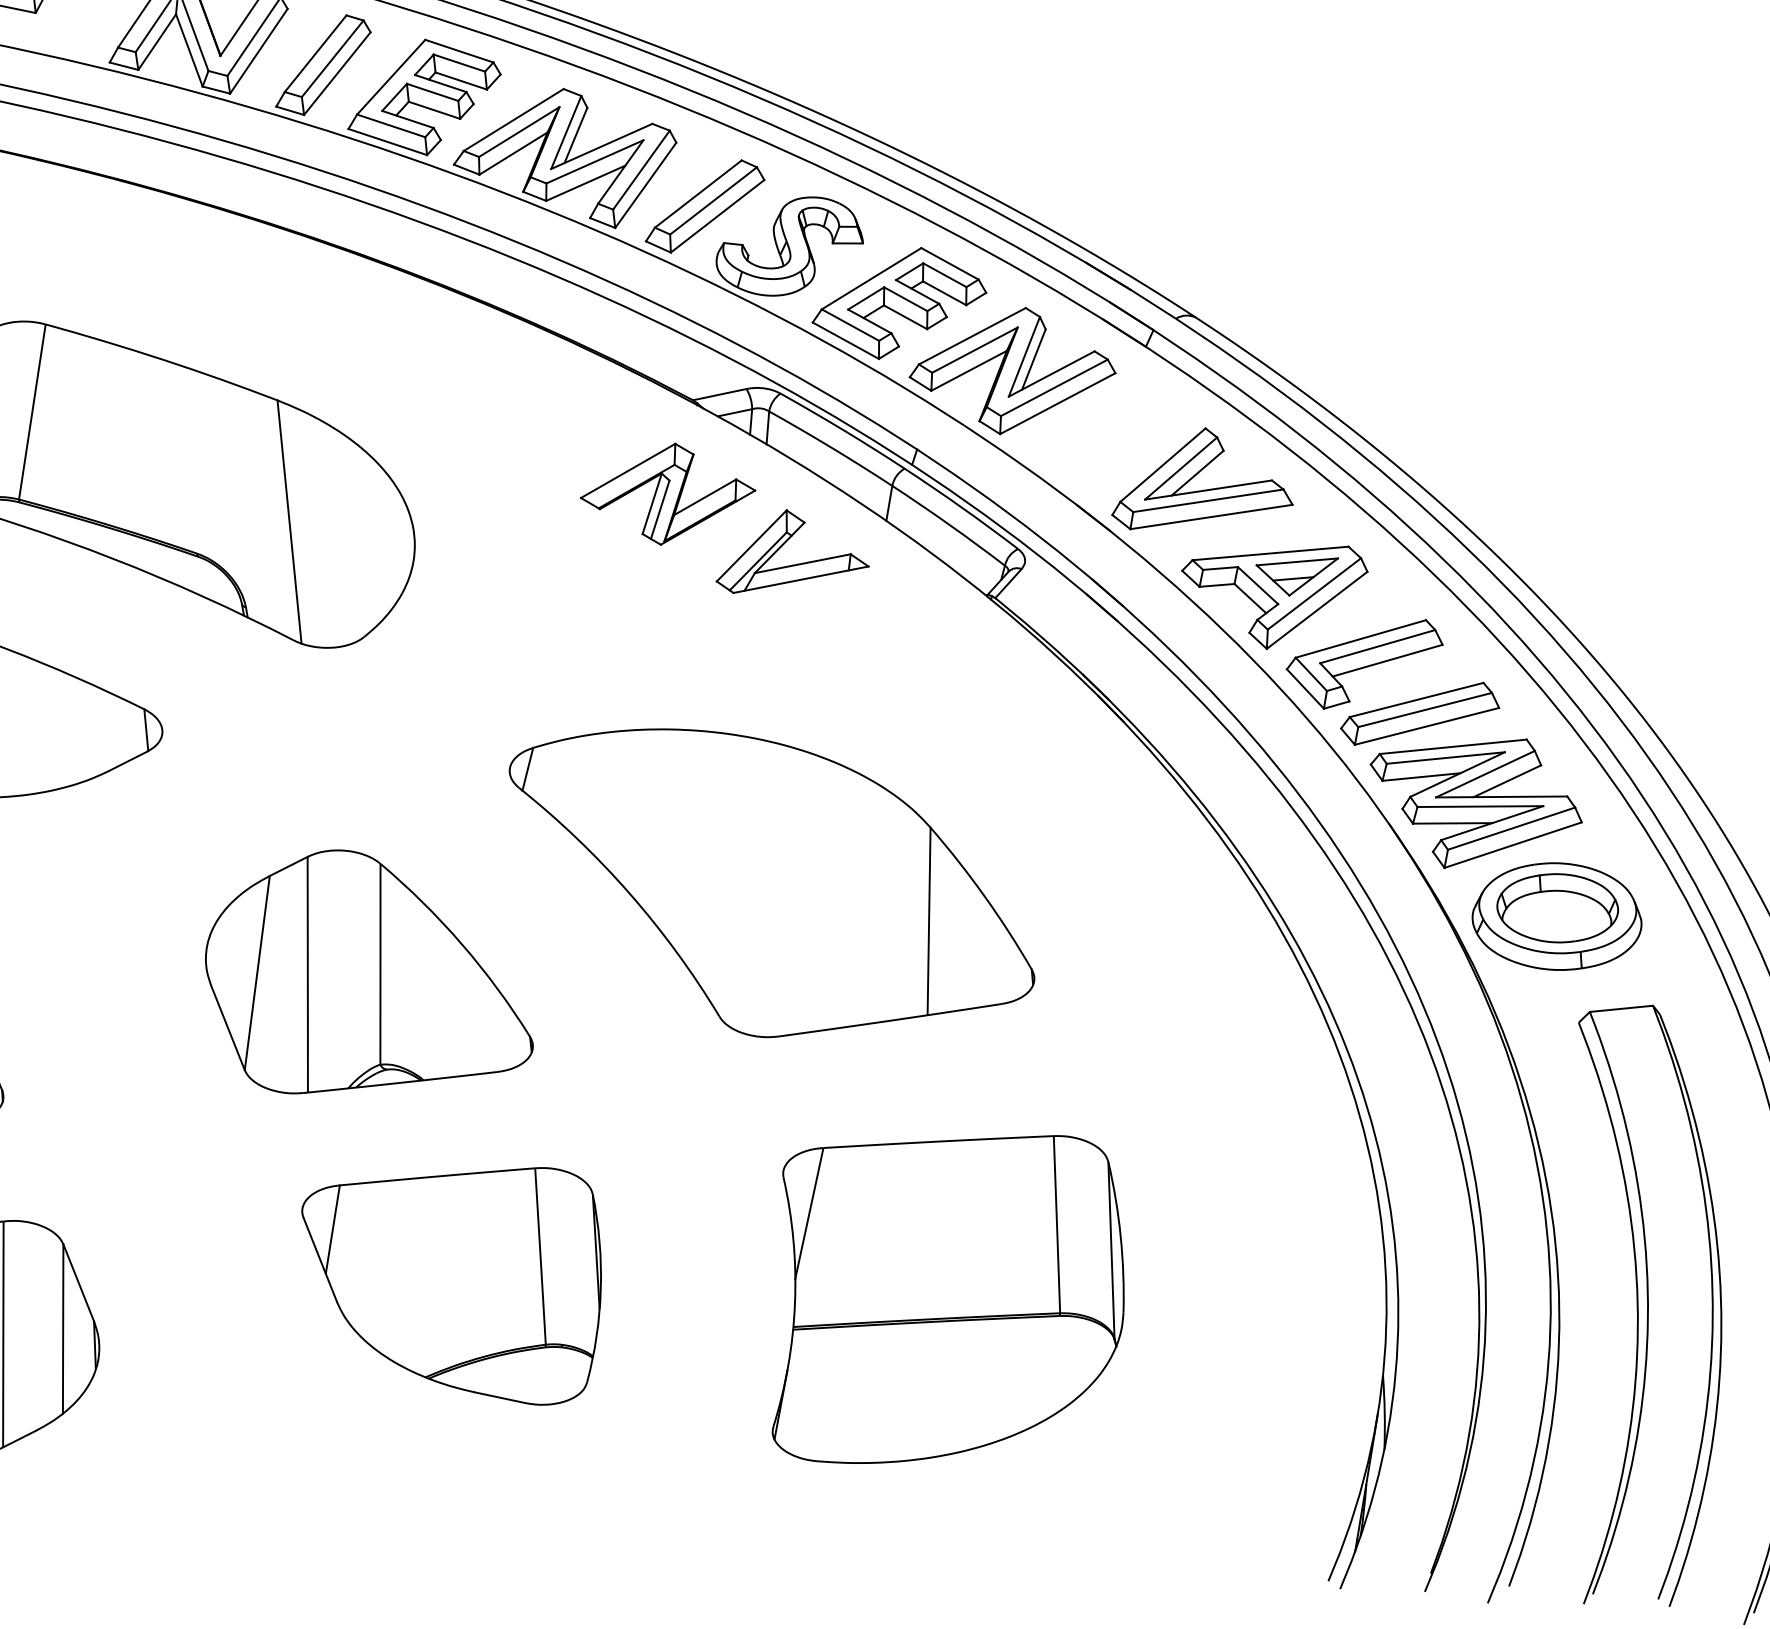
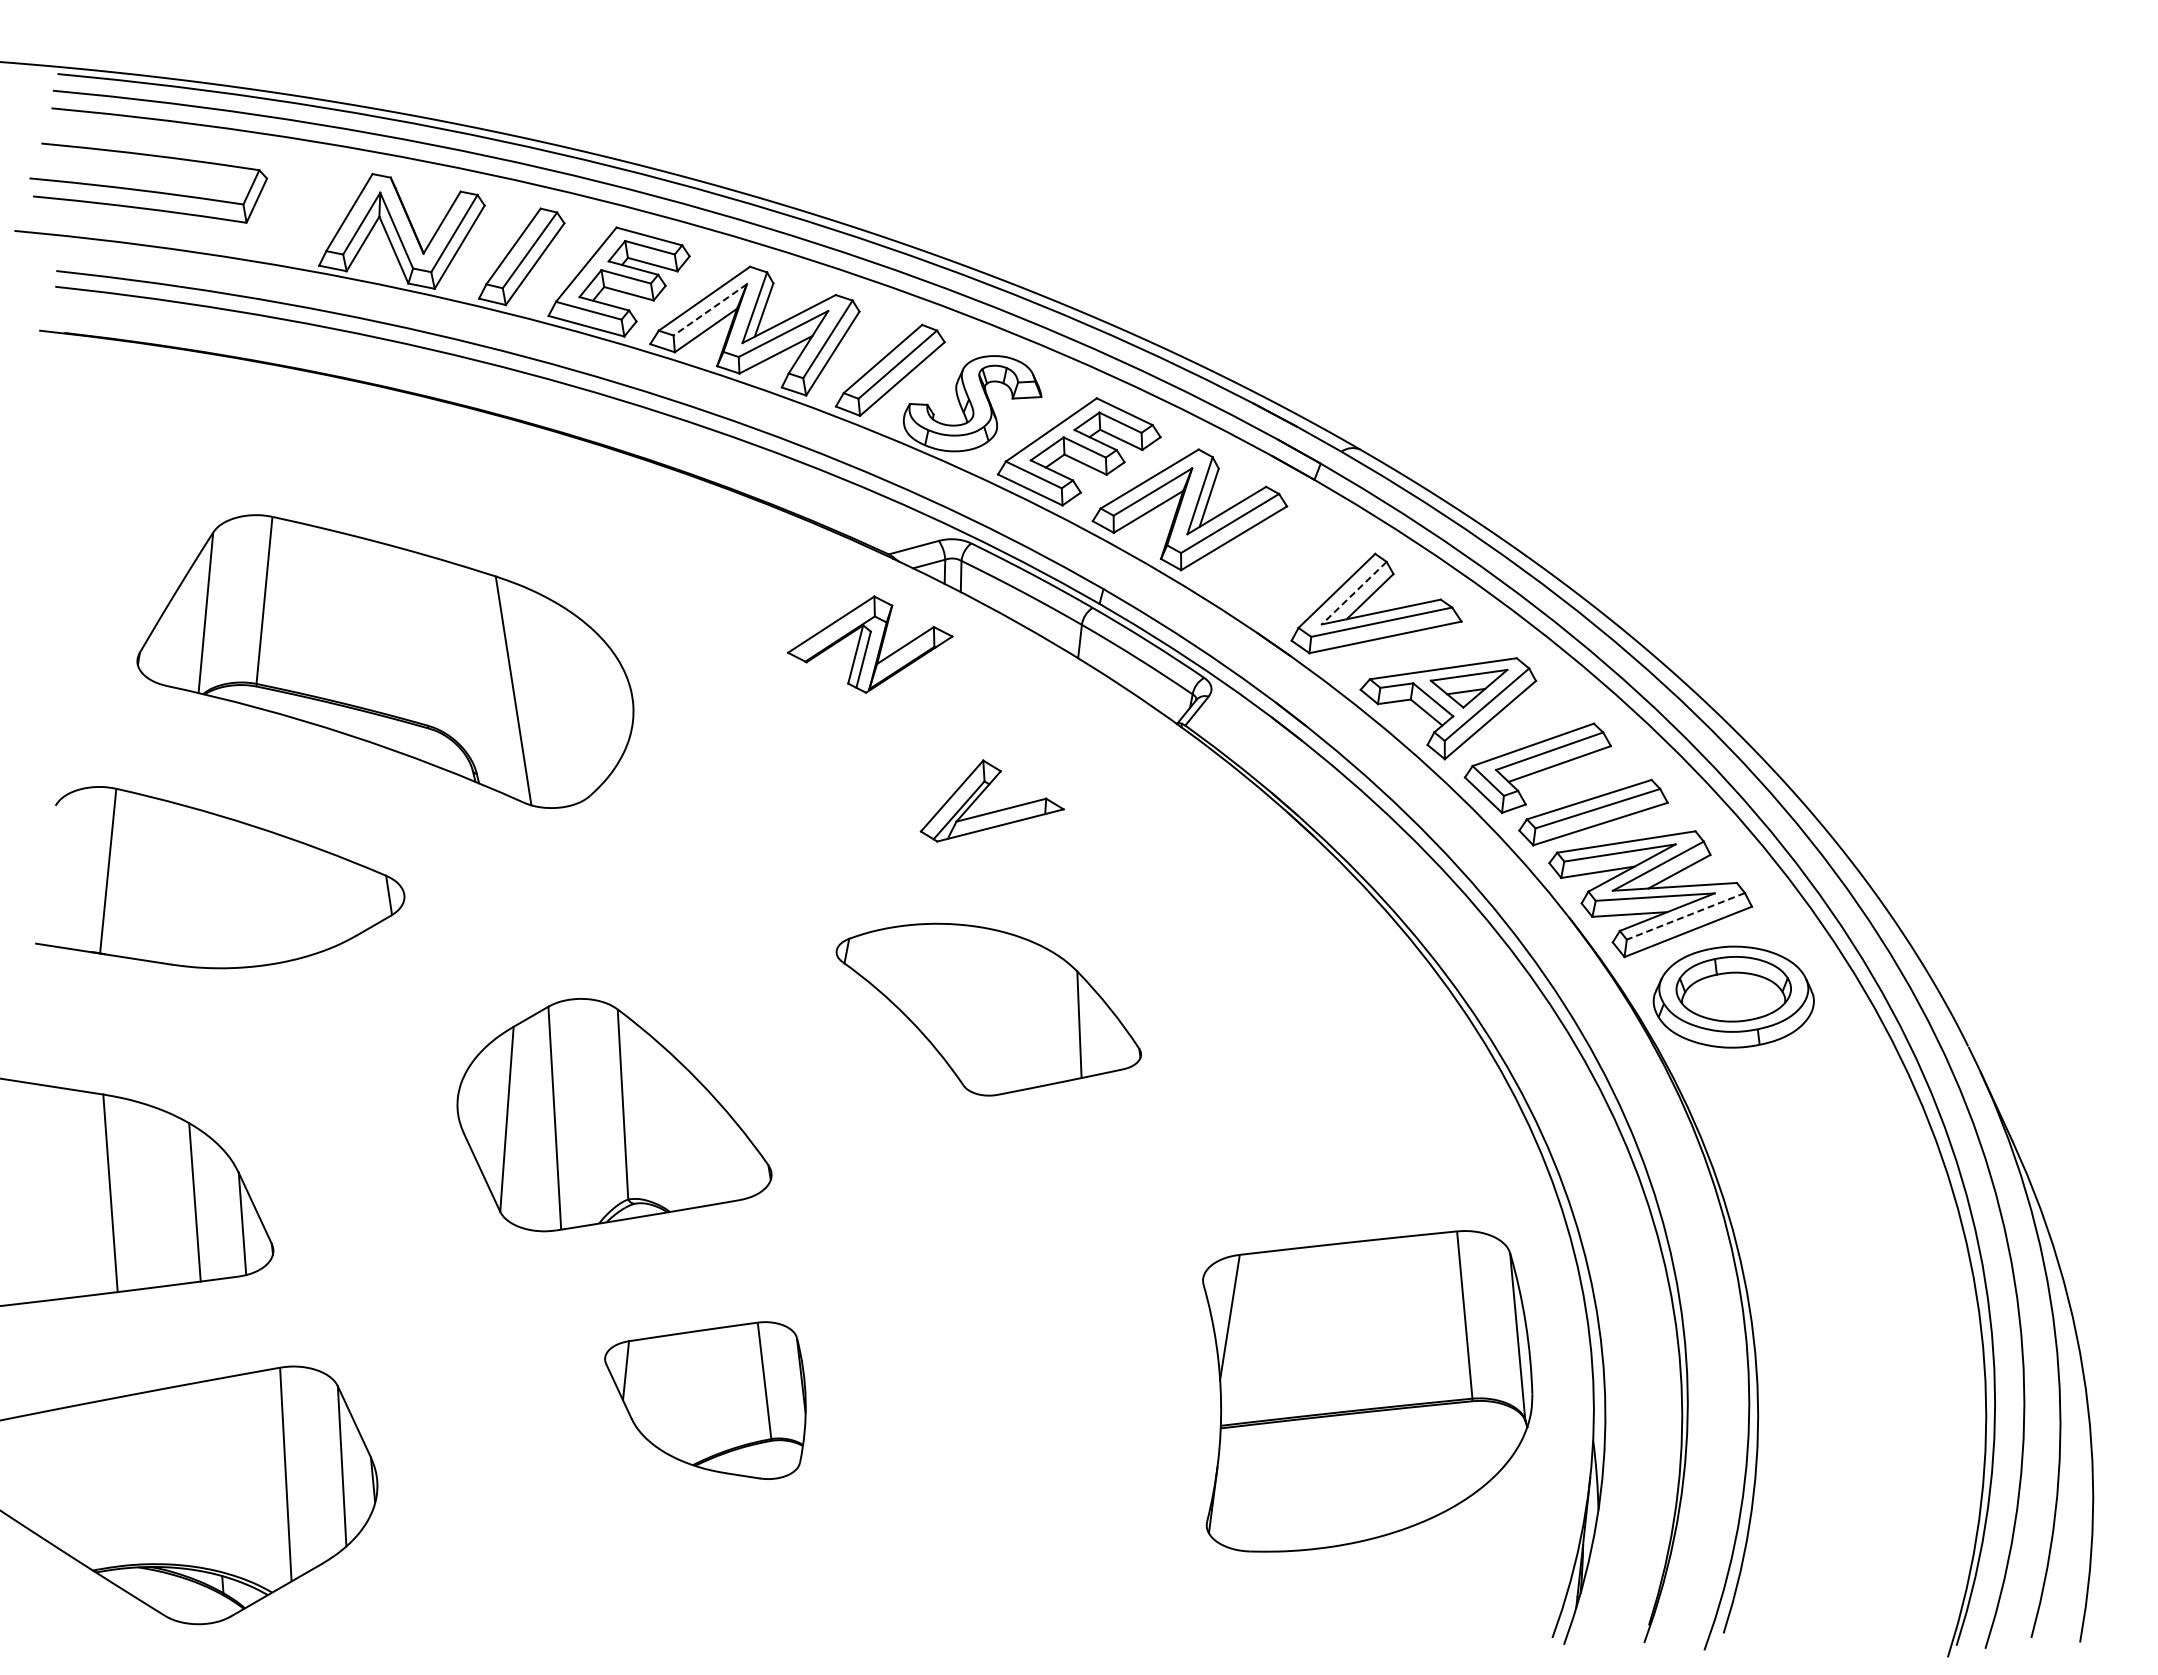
line: (519, 131) -> (710, 309), solid -> dashed
line: (1180, 468) -> (1353, 593), solid -> dashed
part: (796, 563) -> (995, 810), moved
line: (1511, 828) -> (1685, 916), solid -> dashed
part: (771, 885) -> (988, 1009), size x0.6
part: (449, 1281) -> (705, 1400), size x0.7
part: (949, 1299) -> (1367, 1391), moved
part: (1643, 1305) -> (1835, 1360), removed

